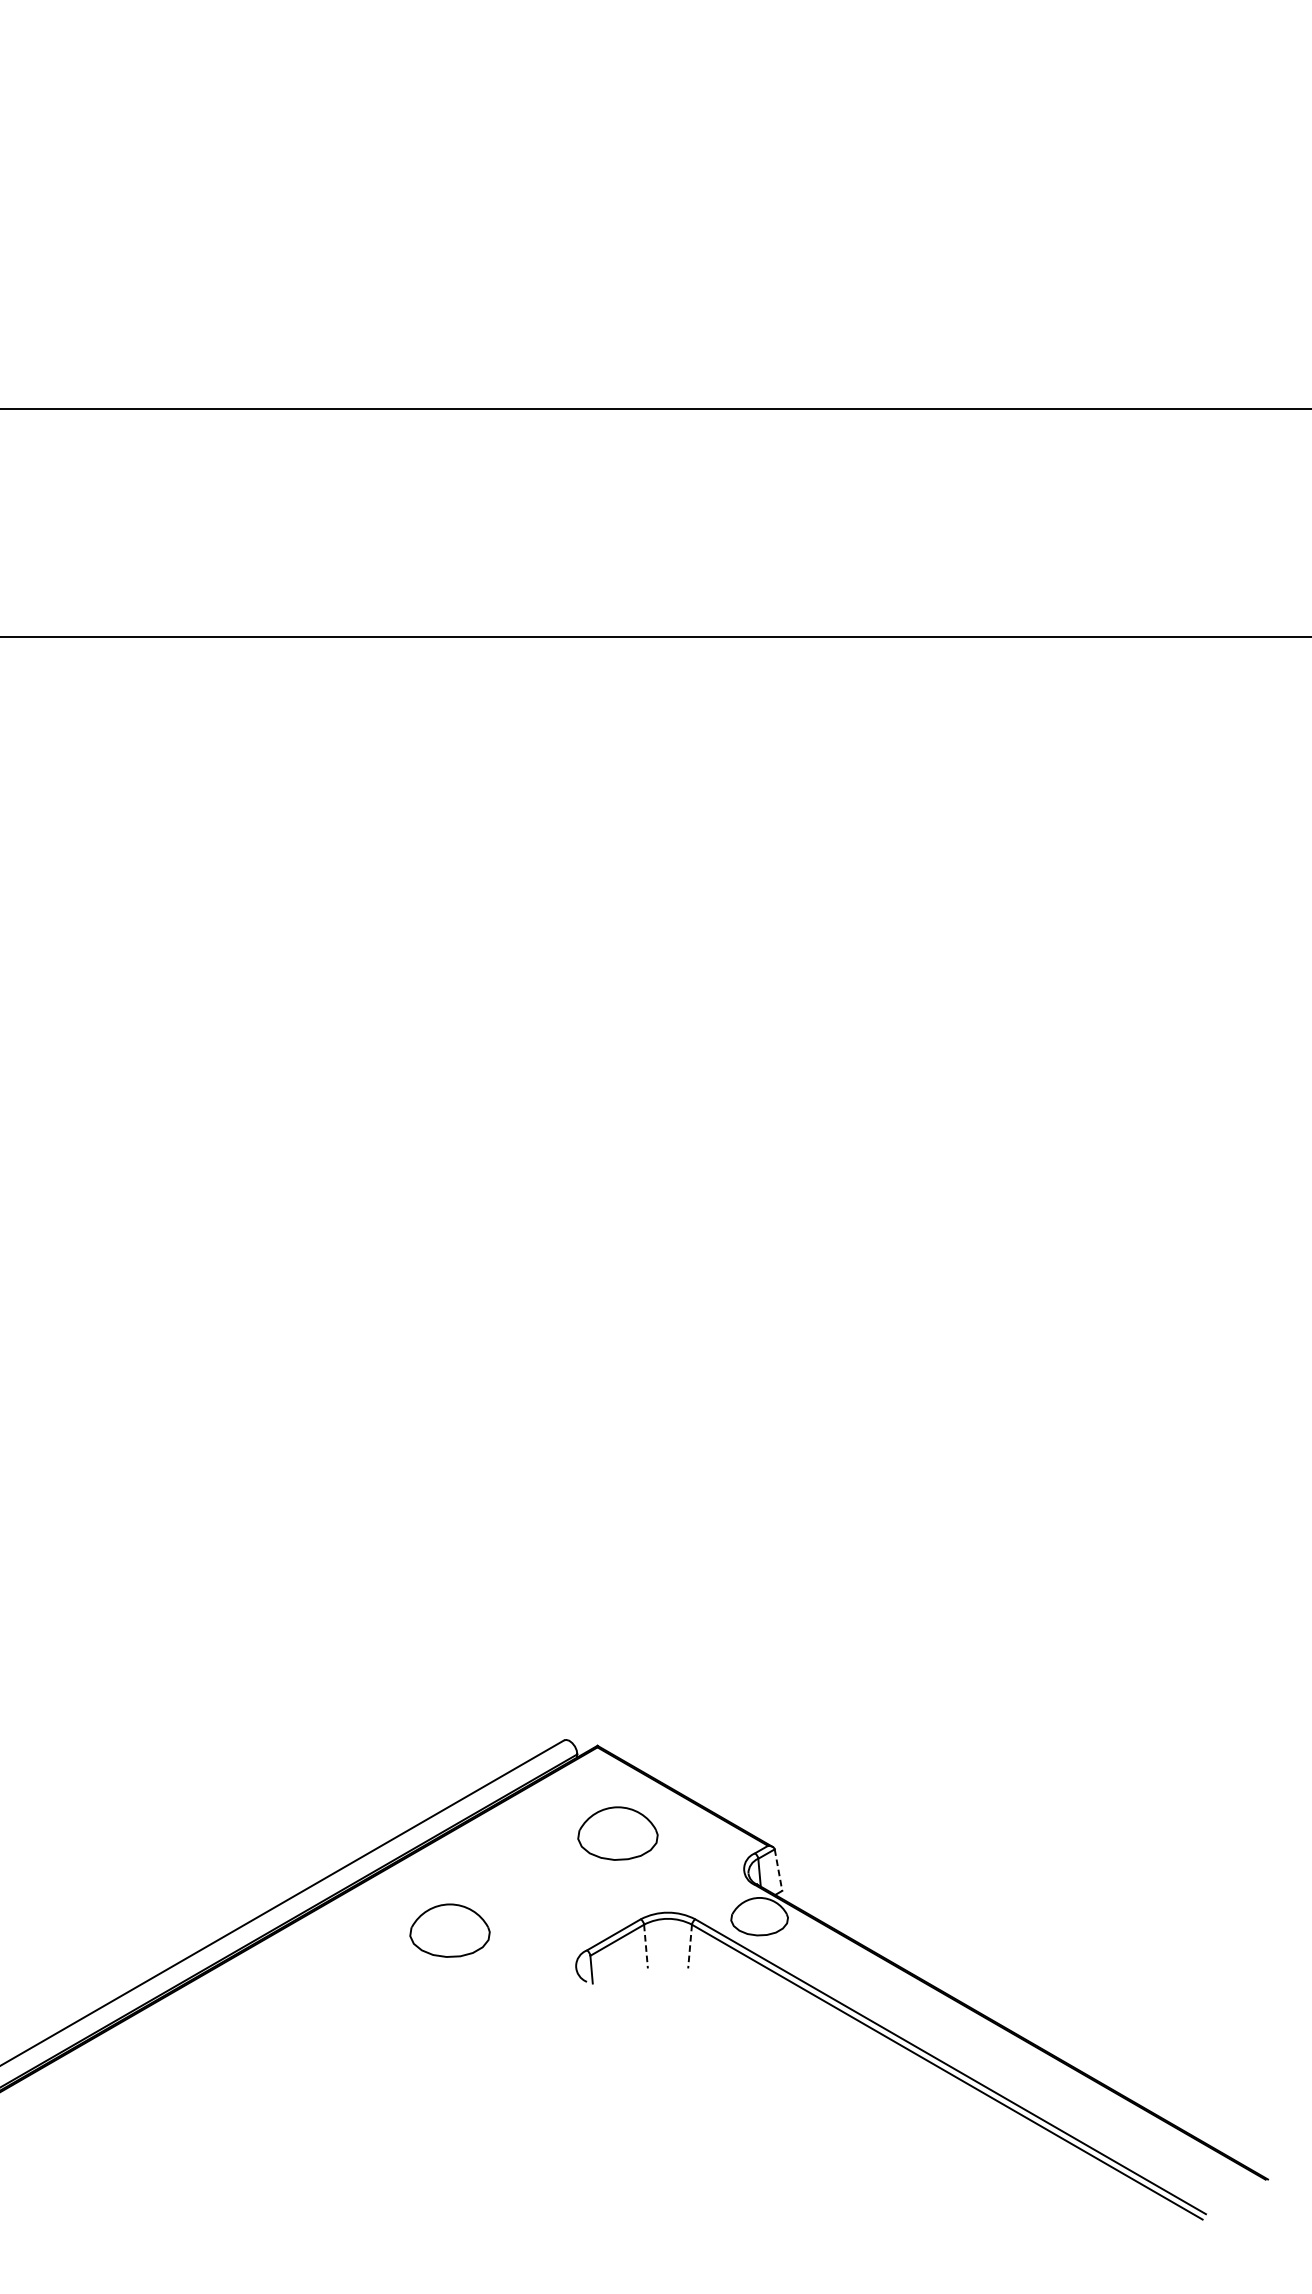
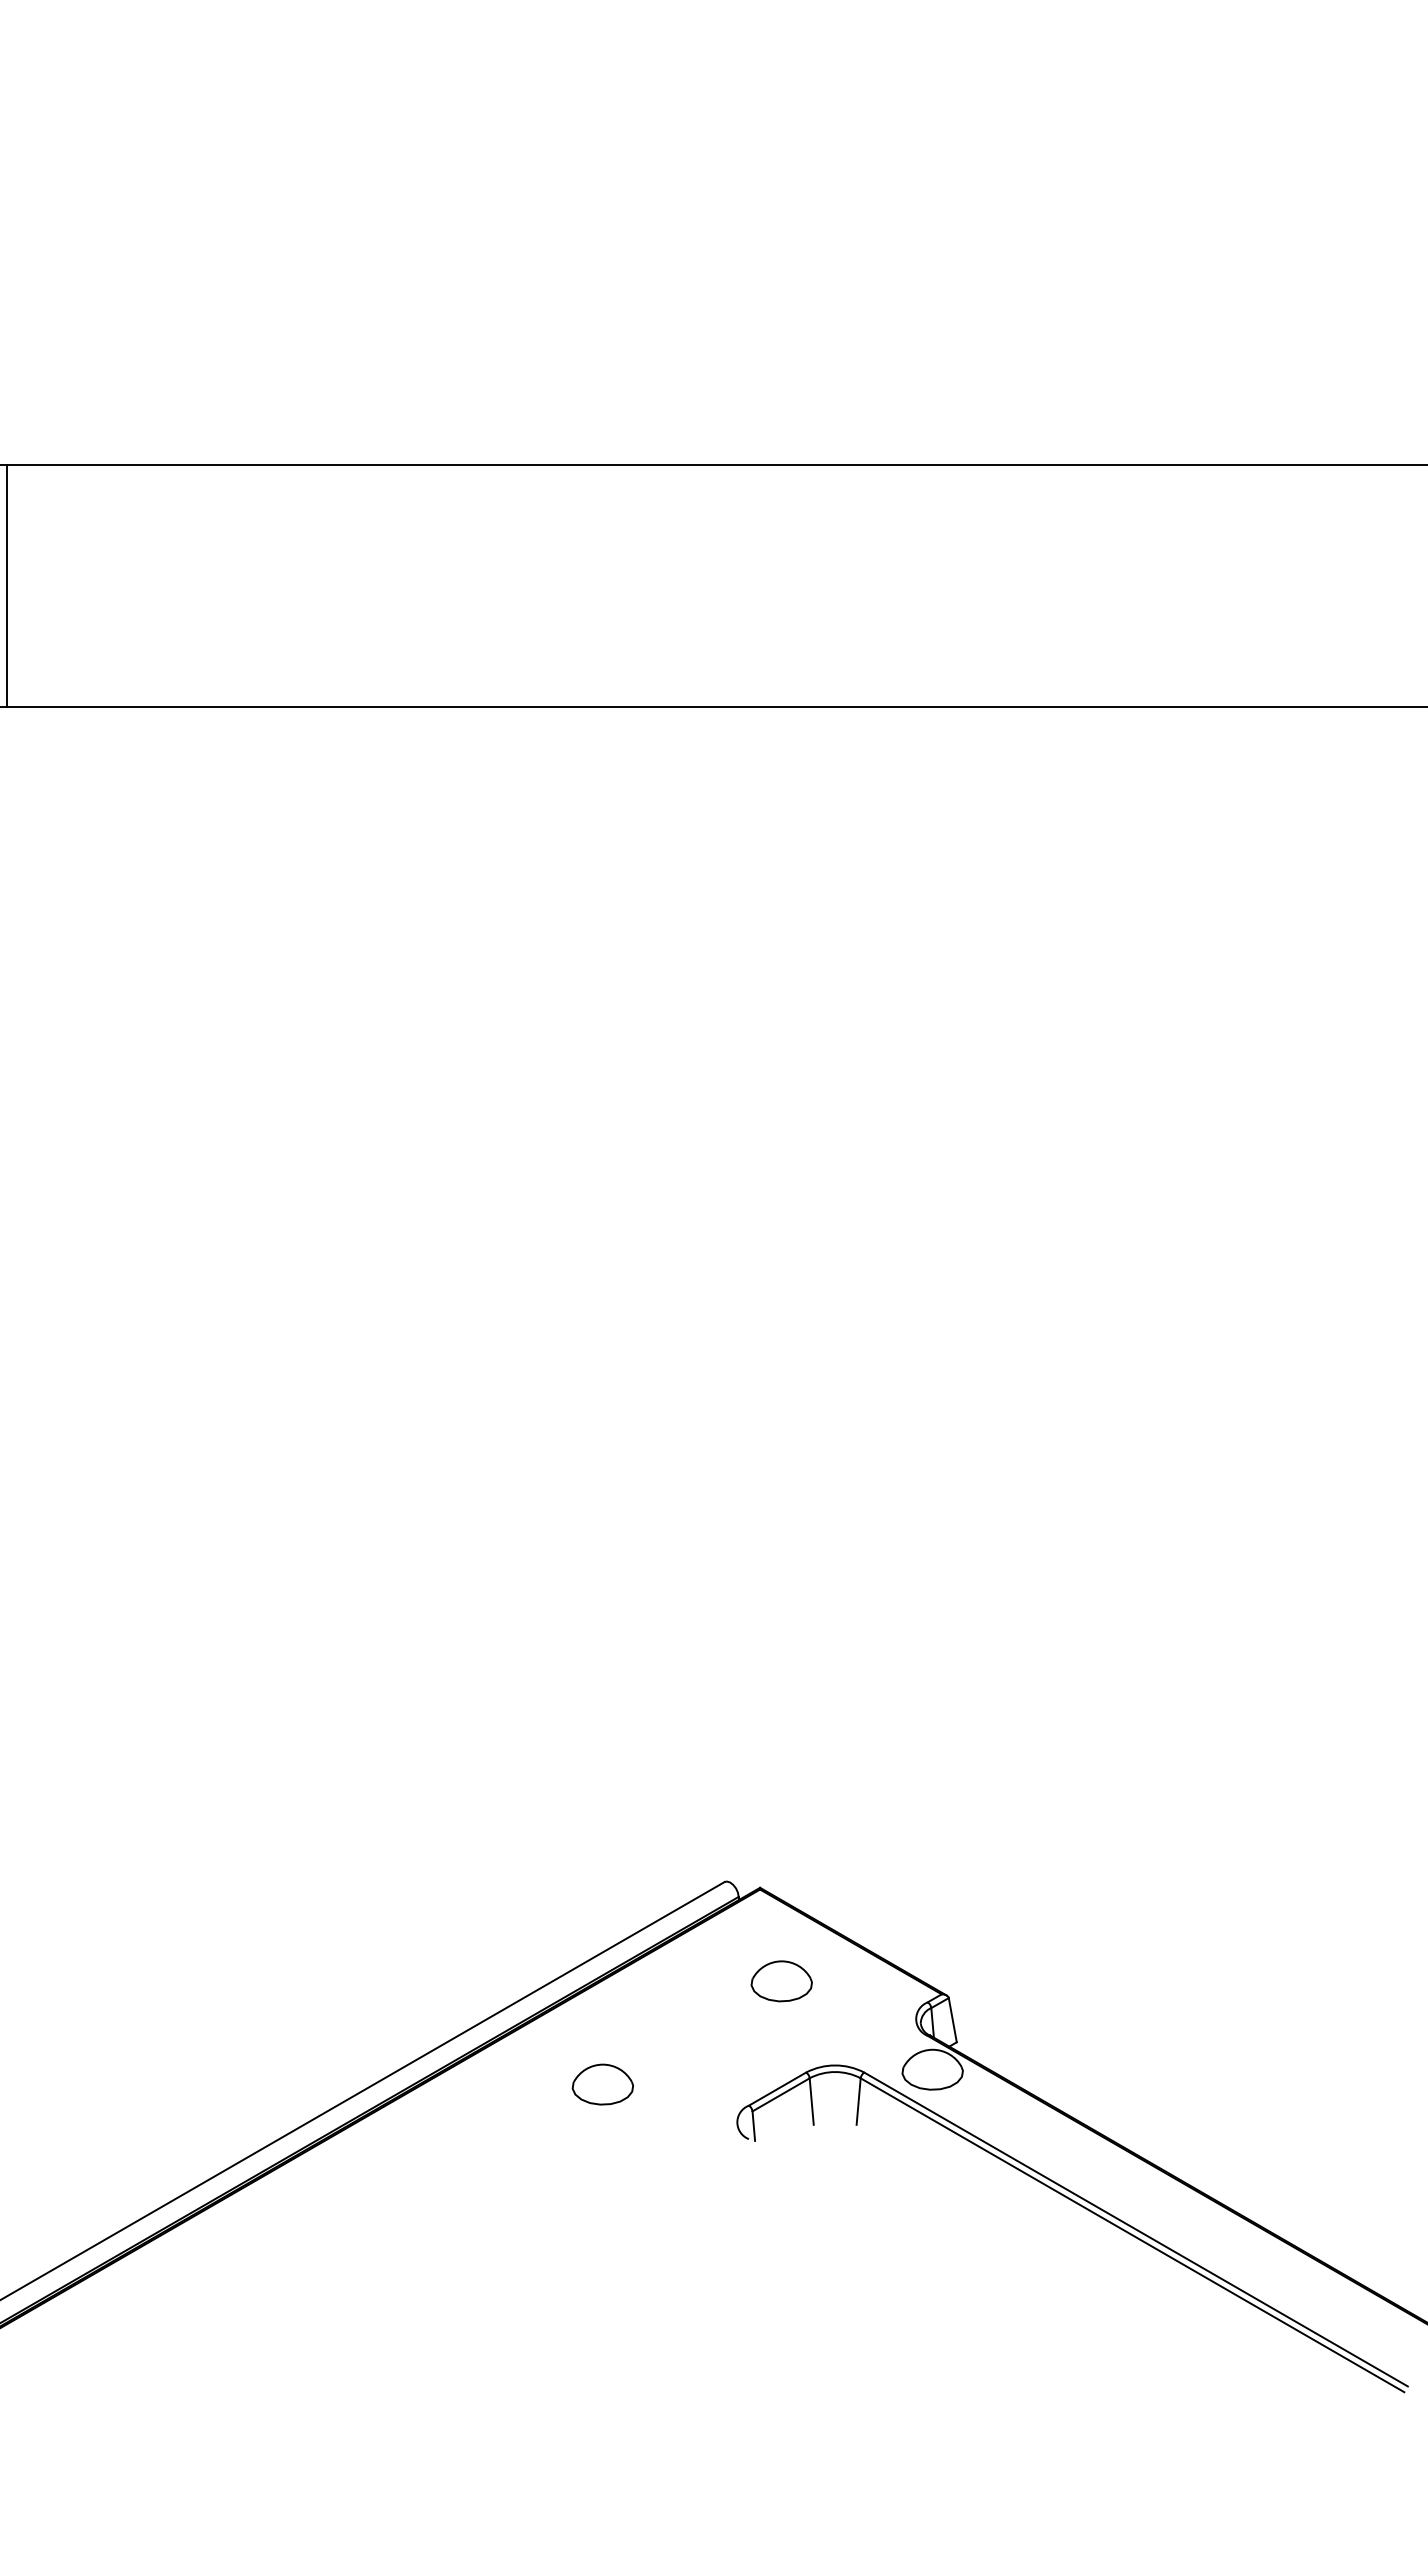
part: (617, 1833) -> (781, 1981), size x0.71
line: (778, 1870) -> (952, 2020), dashed -> solid
part: (449, 1930) -> (602, 2084), size x0.71
line: (645, 1947) -> (811, 2102), dashed -> solid
line: (689, 1947) -> (858, 2102), dashed -> solid

